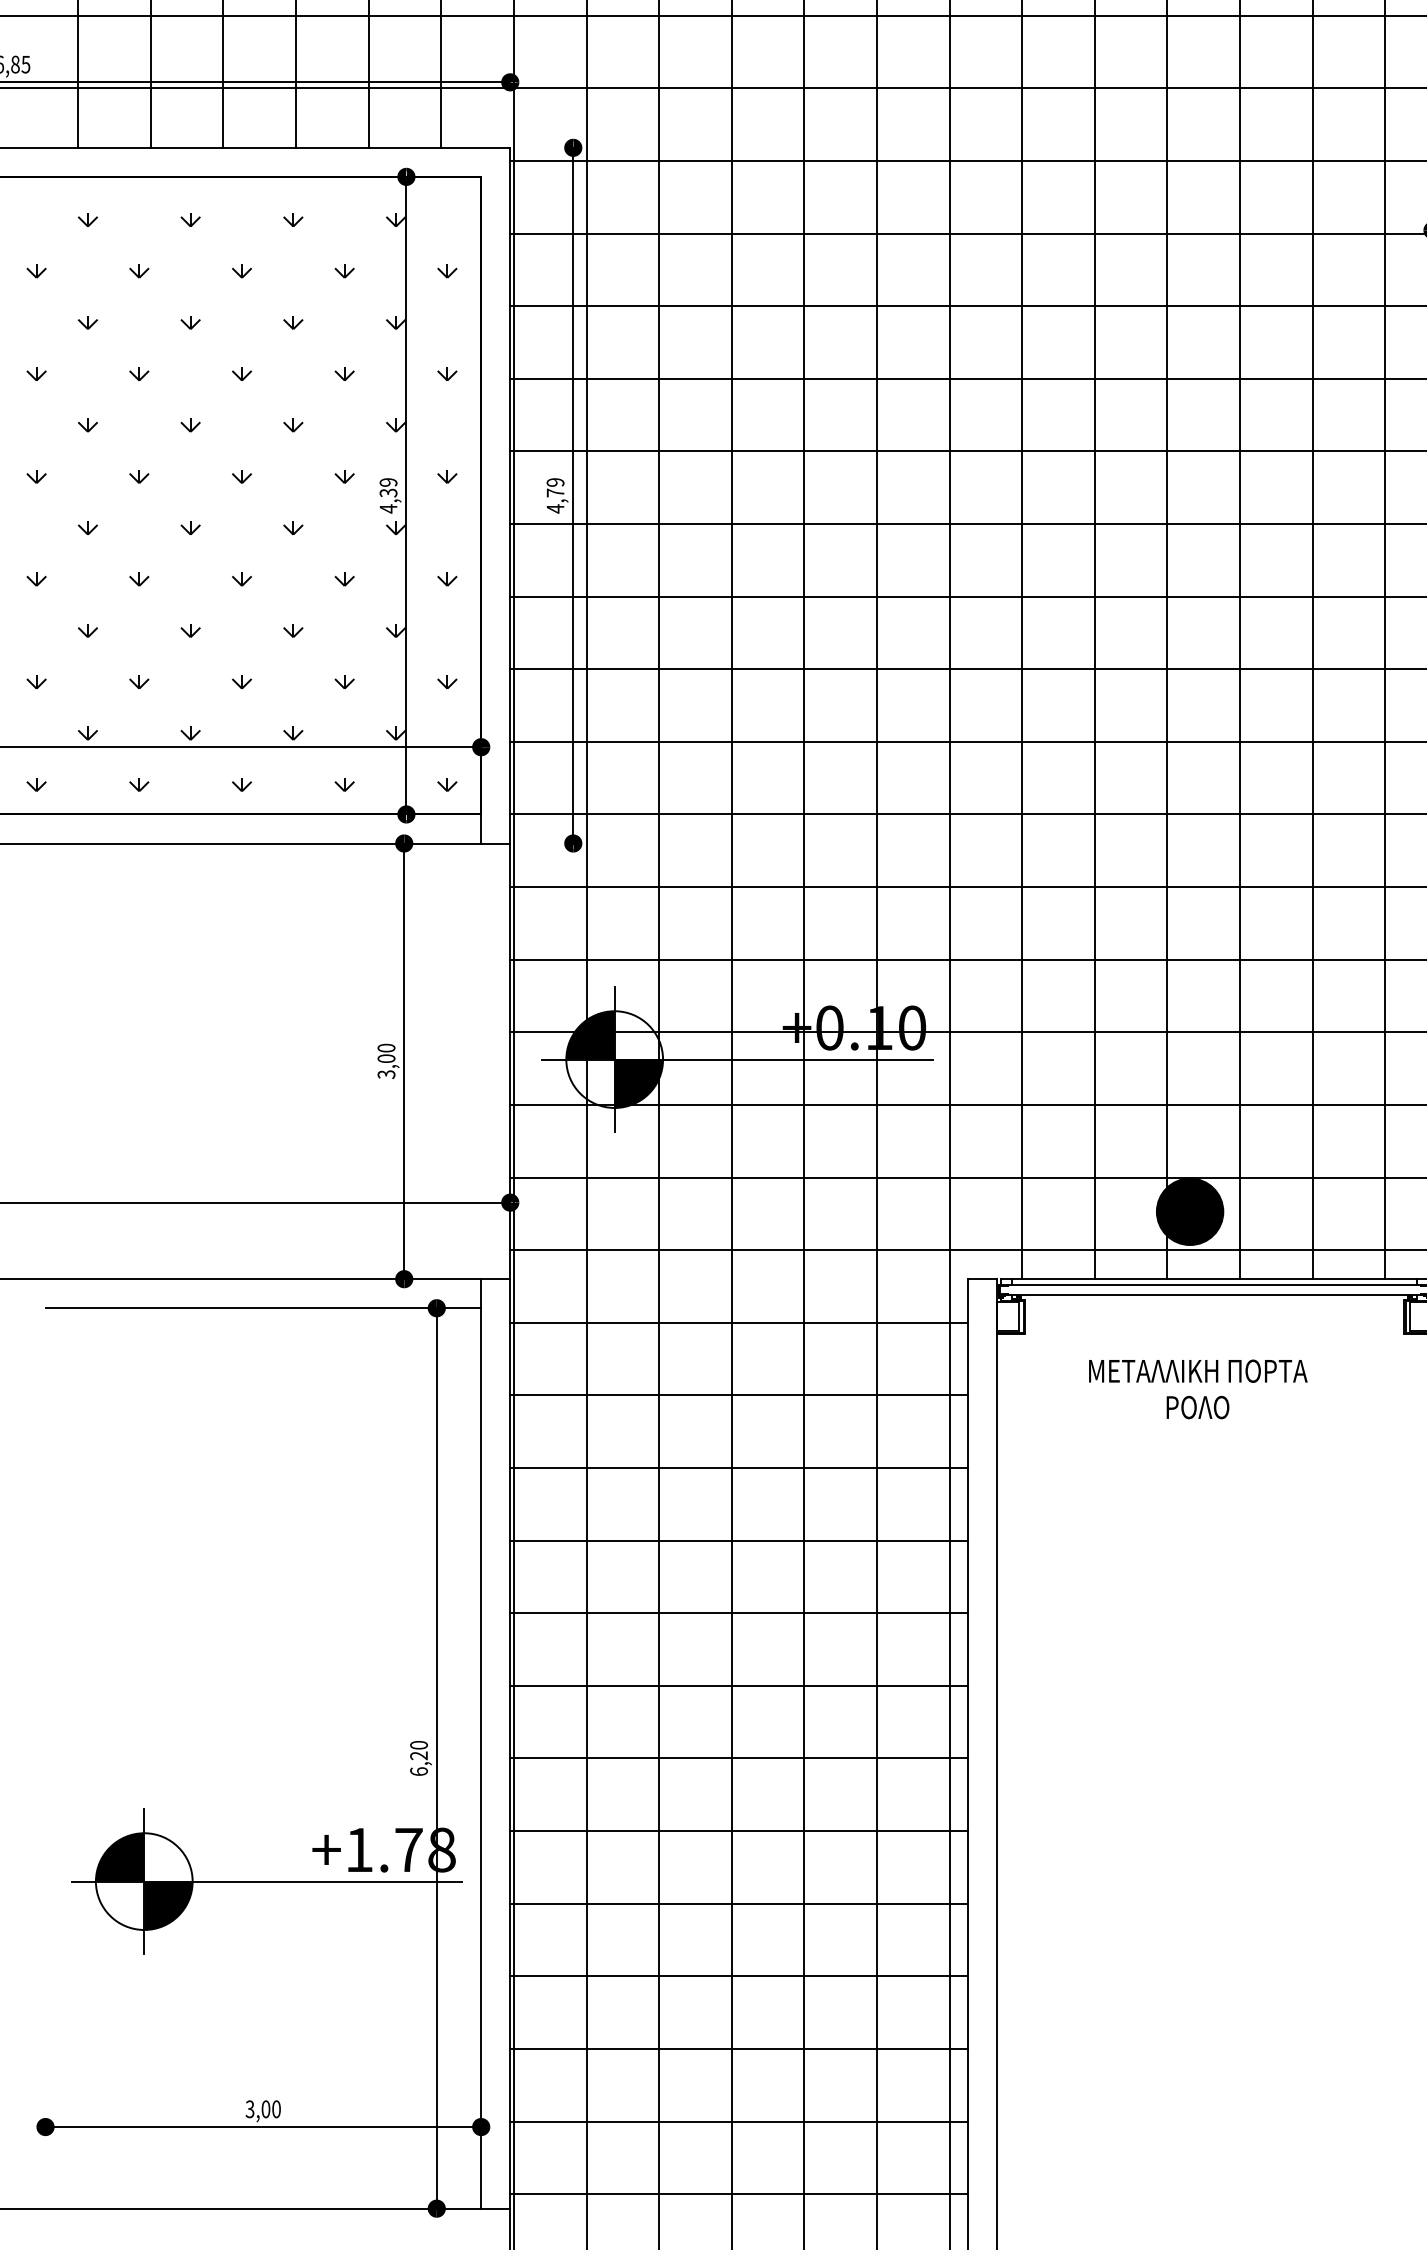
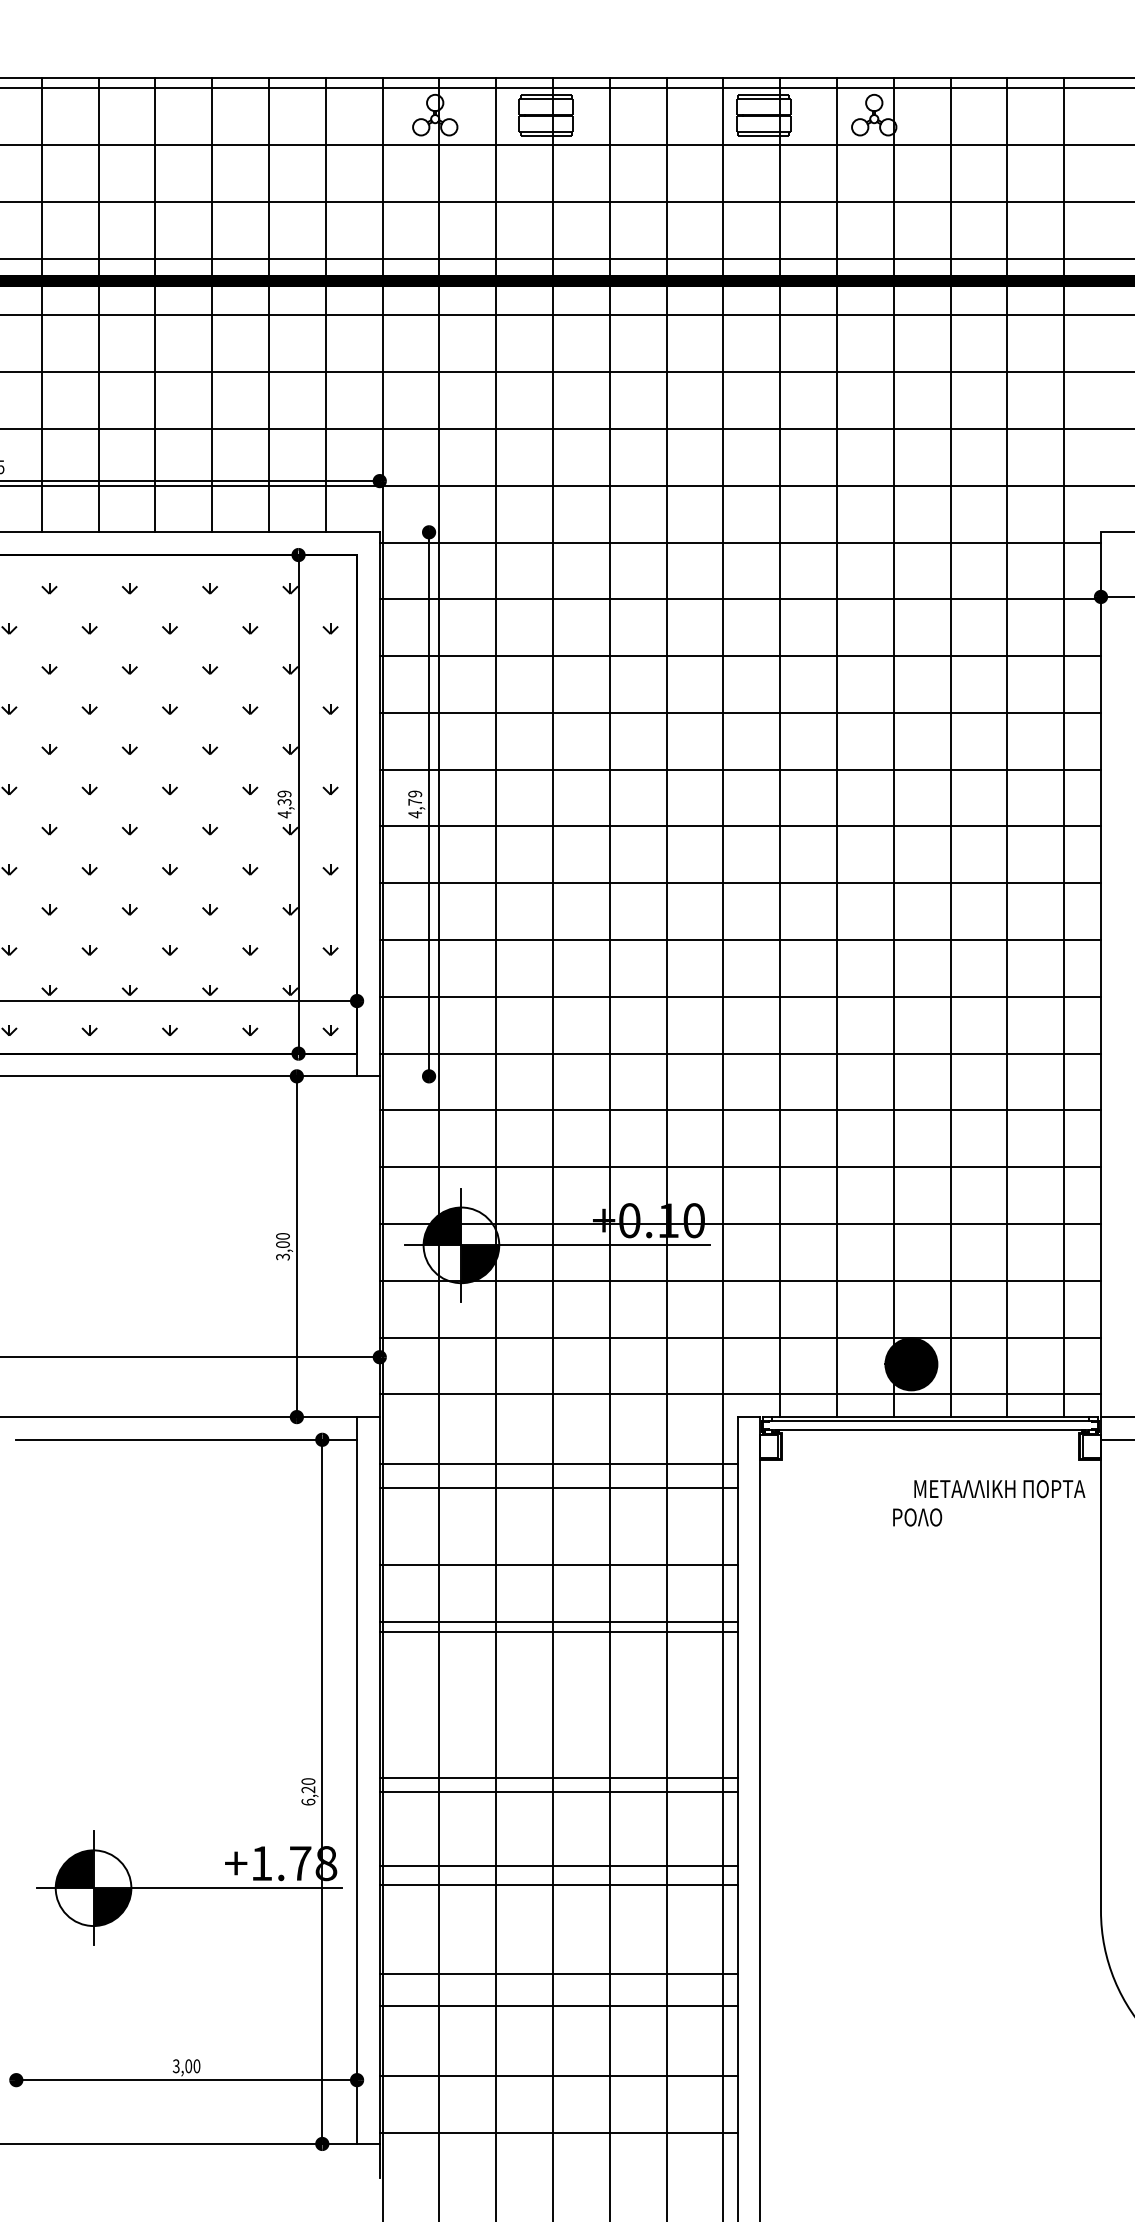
line: (738, 1323) -> (558, 1488), moved
text: (1197, 1371) -> (999, 1489), moved
line: (738, 1394) -> (558, 1463), moved
line: (738, 1613) -> (558, 1632), moved
line: (738, 1686) -> (558, 1778), moved
line: (738, 1830) -> (558, 1884), moved
line: (738, 1903) -> (558, 1866), moved
line: (738, 1976) -> (558, 2006), moved
line: (738, 2049) -> (558, 1974), moved

